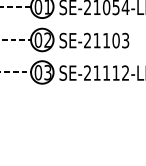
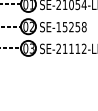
text: (106, 41) -> (71, 27), SE-21103 -> SE-15258

